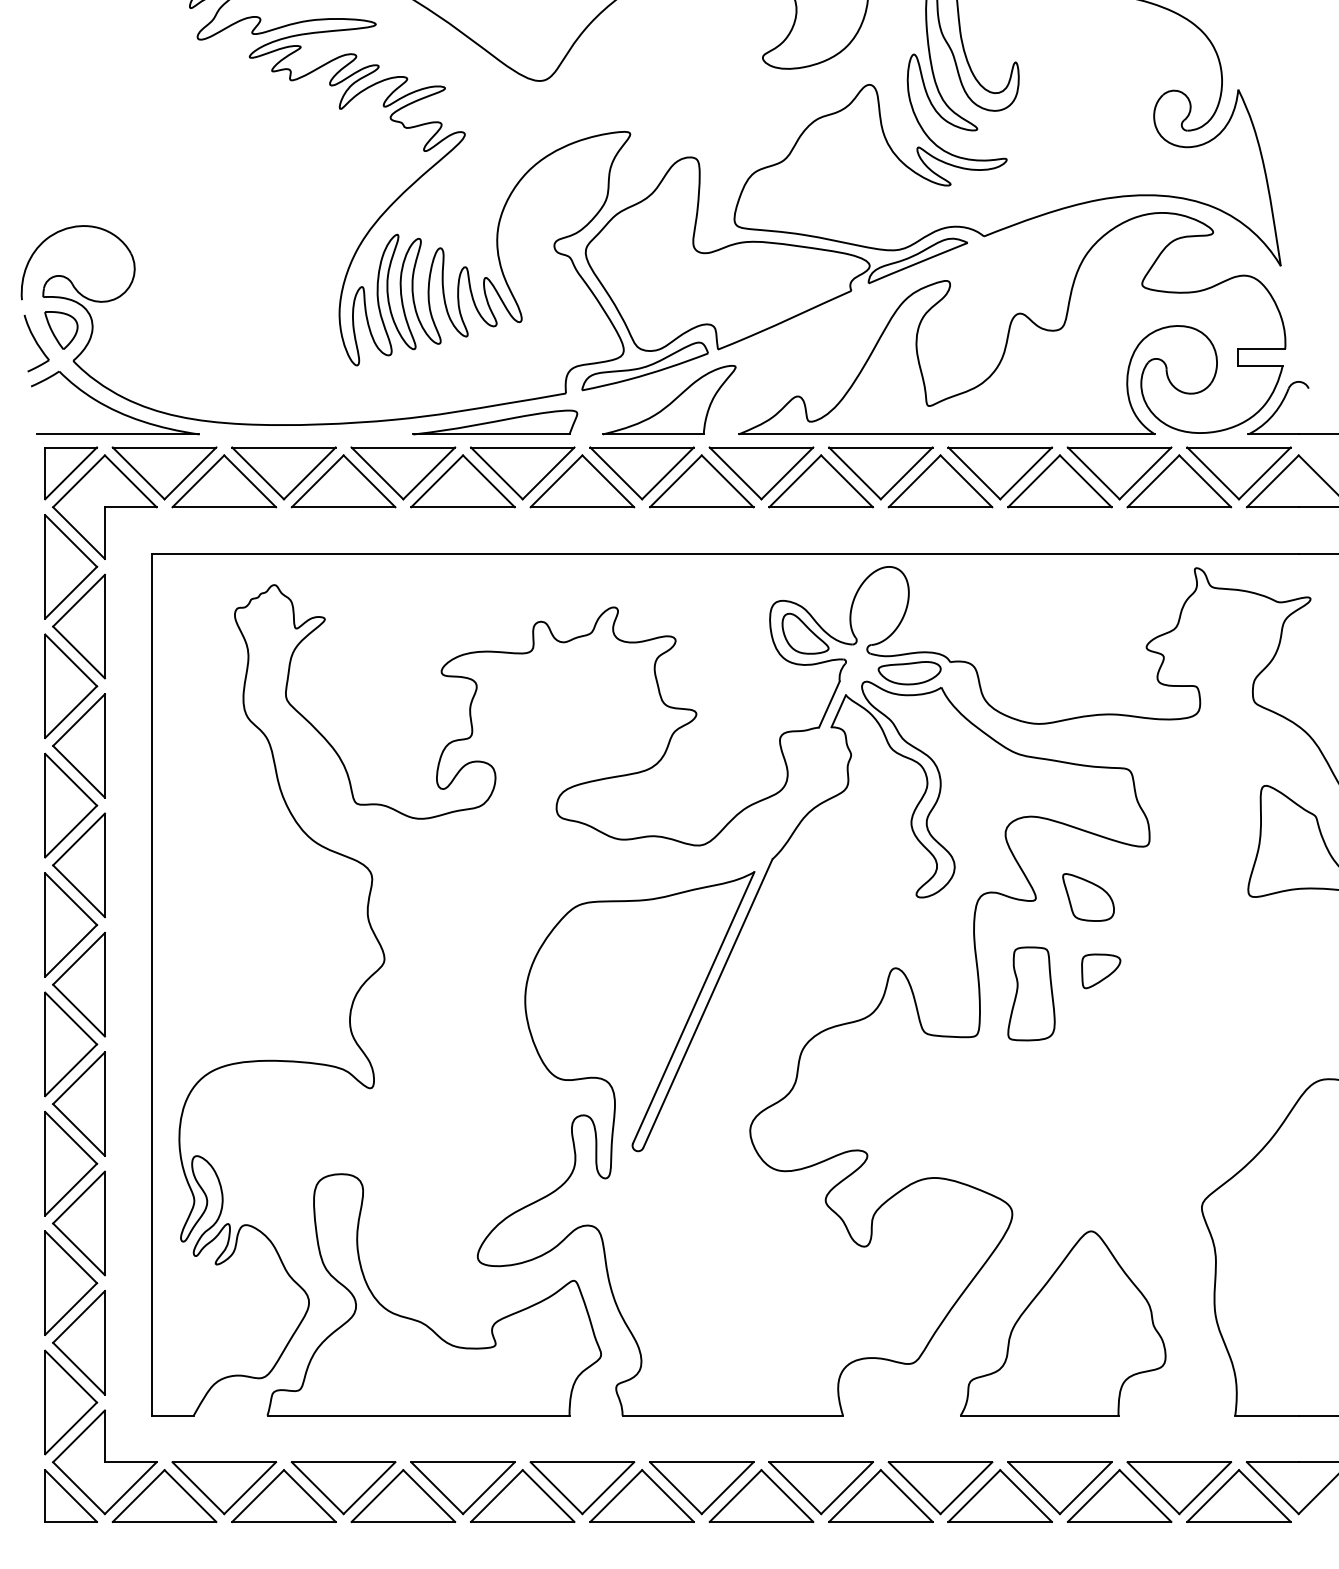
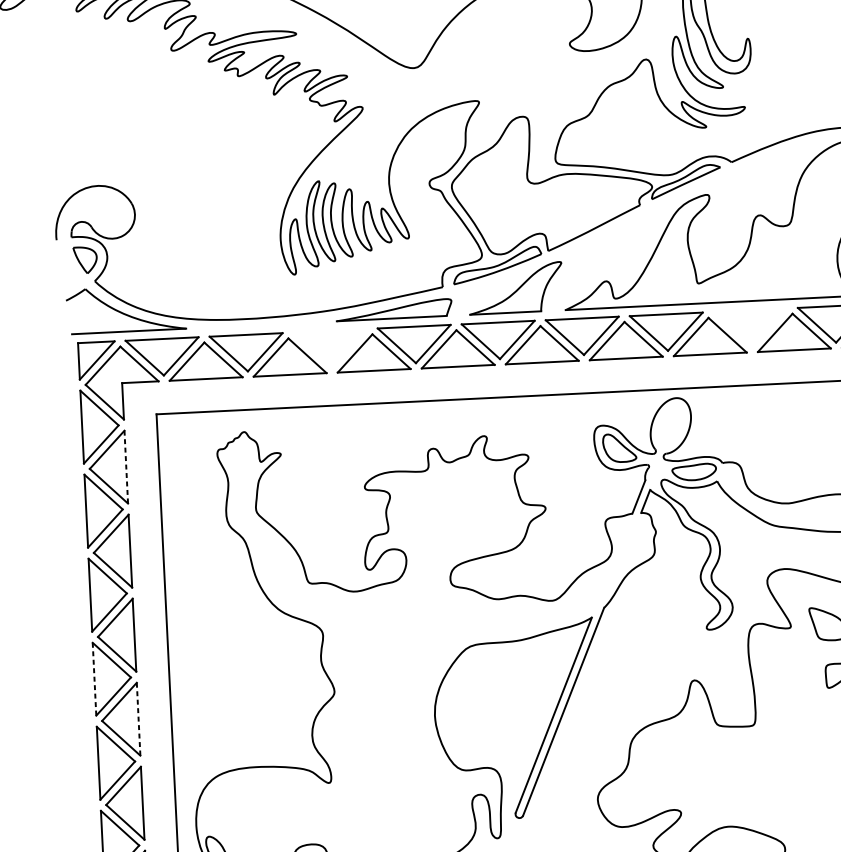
part: (36, 343) -> (68, 270), removed
part: (403, 473) -> (331, 349), removed
part: (1000, 473) -> (751, 328), removed
line: (104, 626) -> (125, 467), solid -> dashed
line: (45, 925) -> (94, 679), solid -> dashed
line: (104, 984) -> (138, 719), solid -> dashed
part: (1031, 993) -> (791, 693), removed

